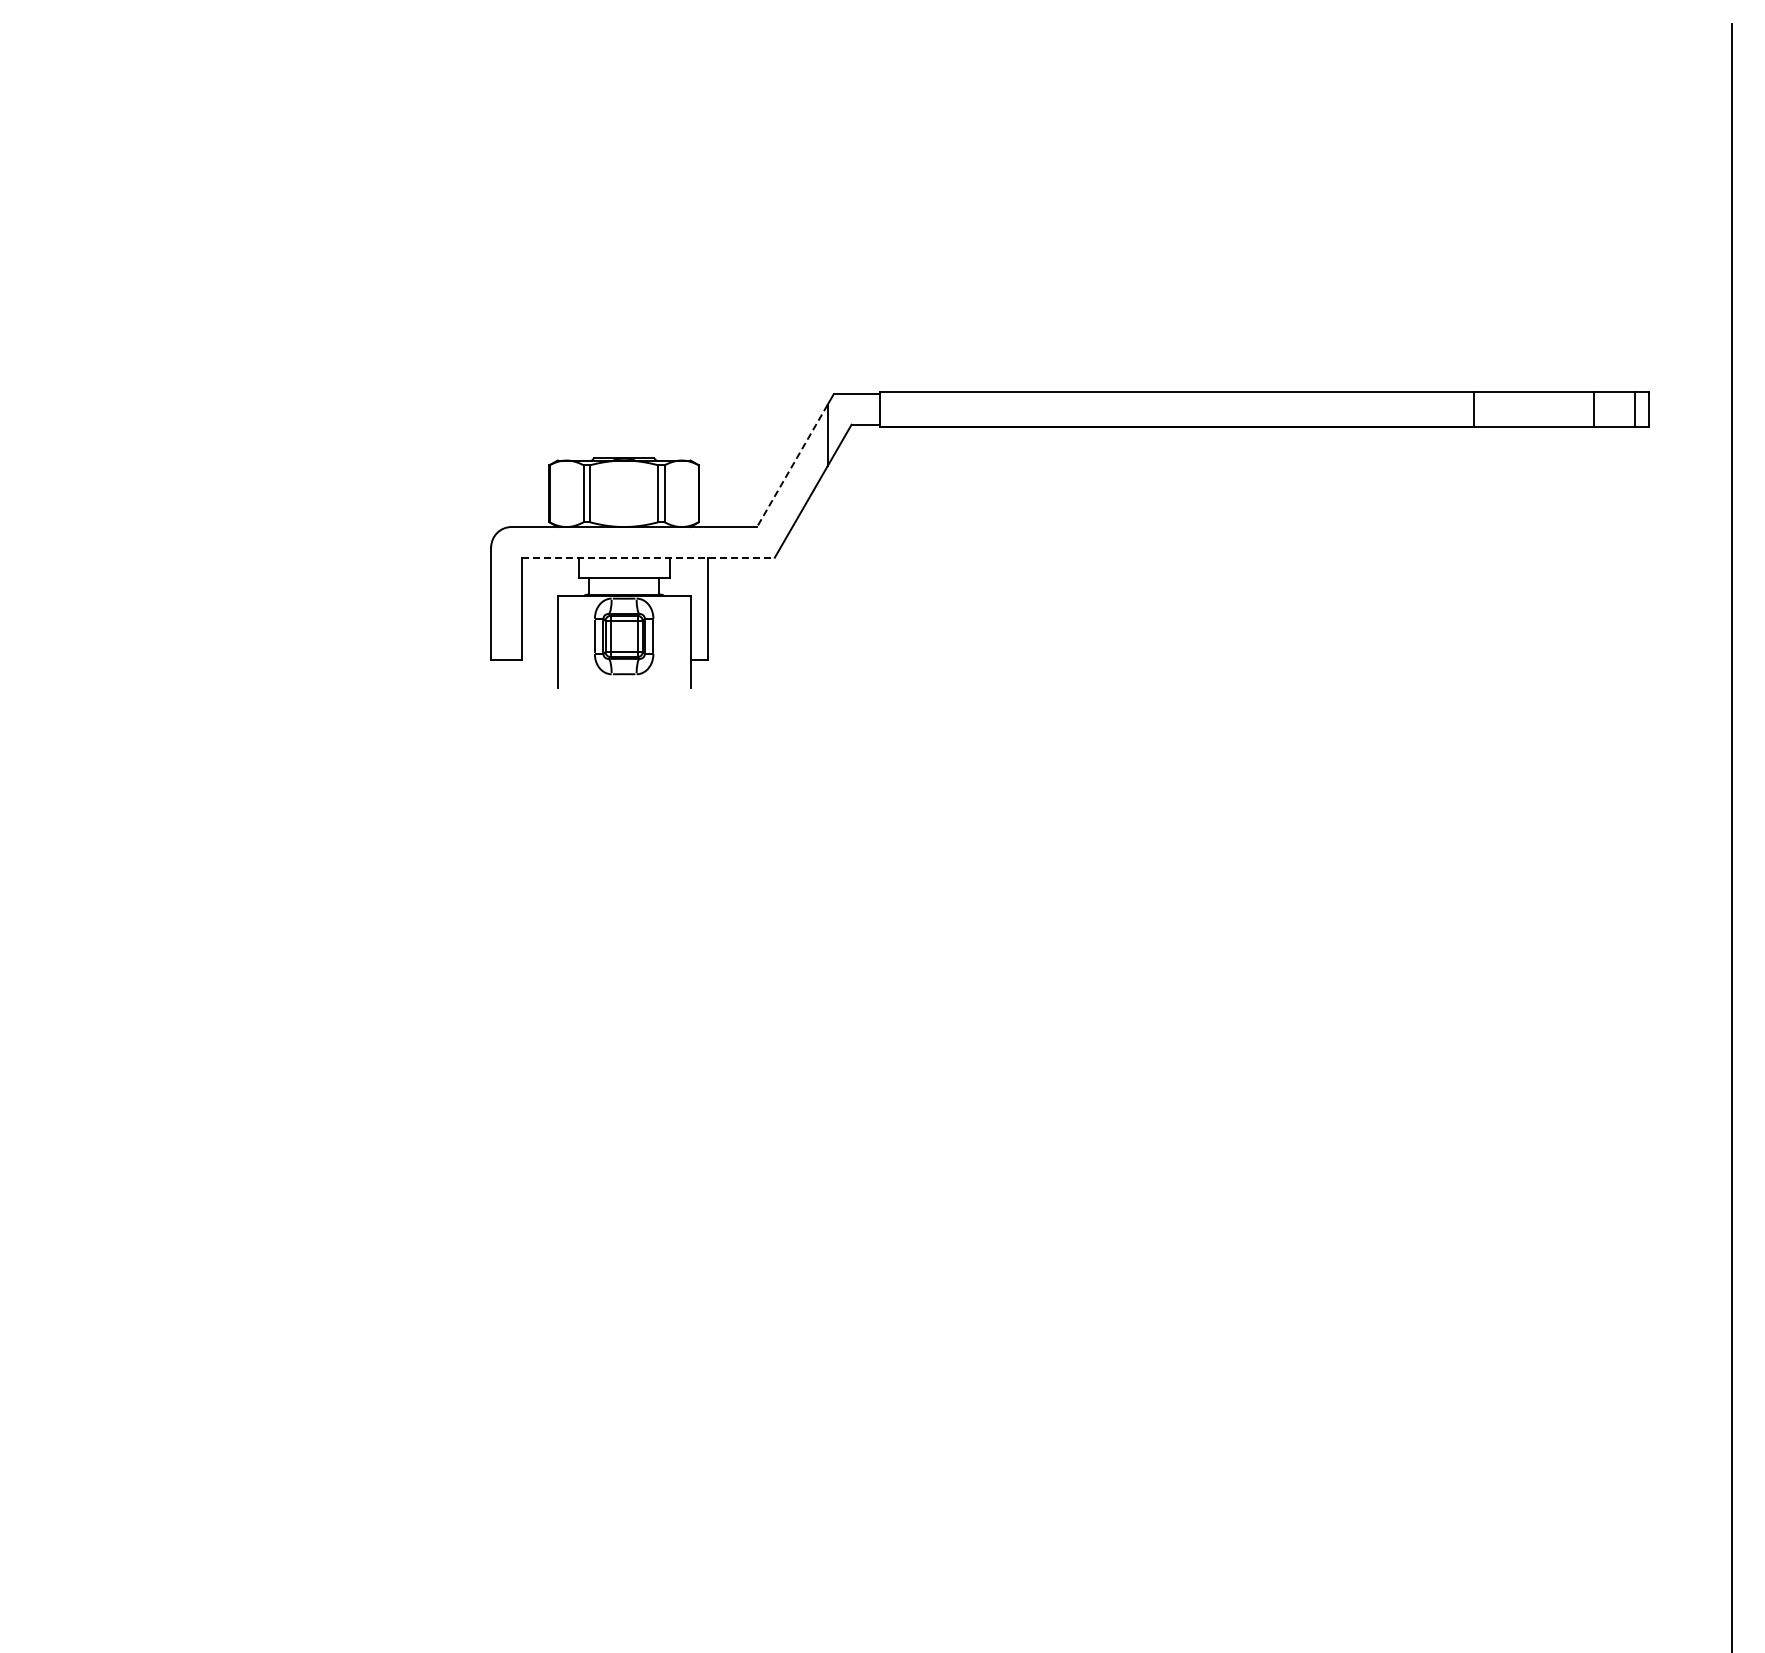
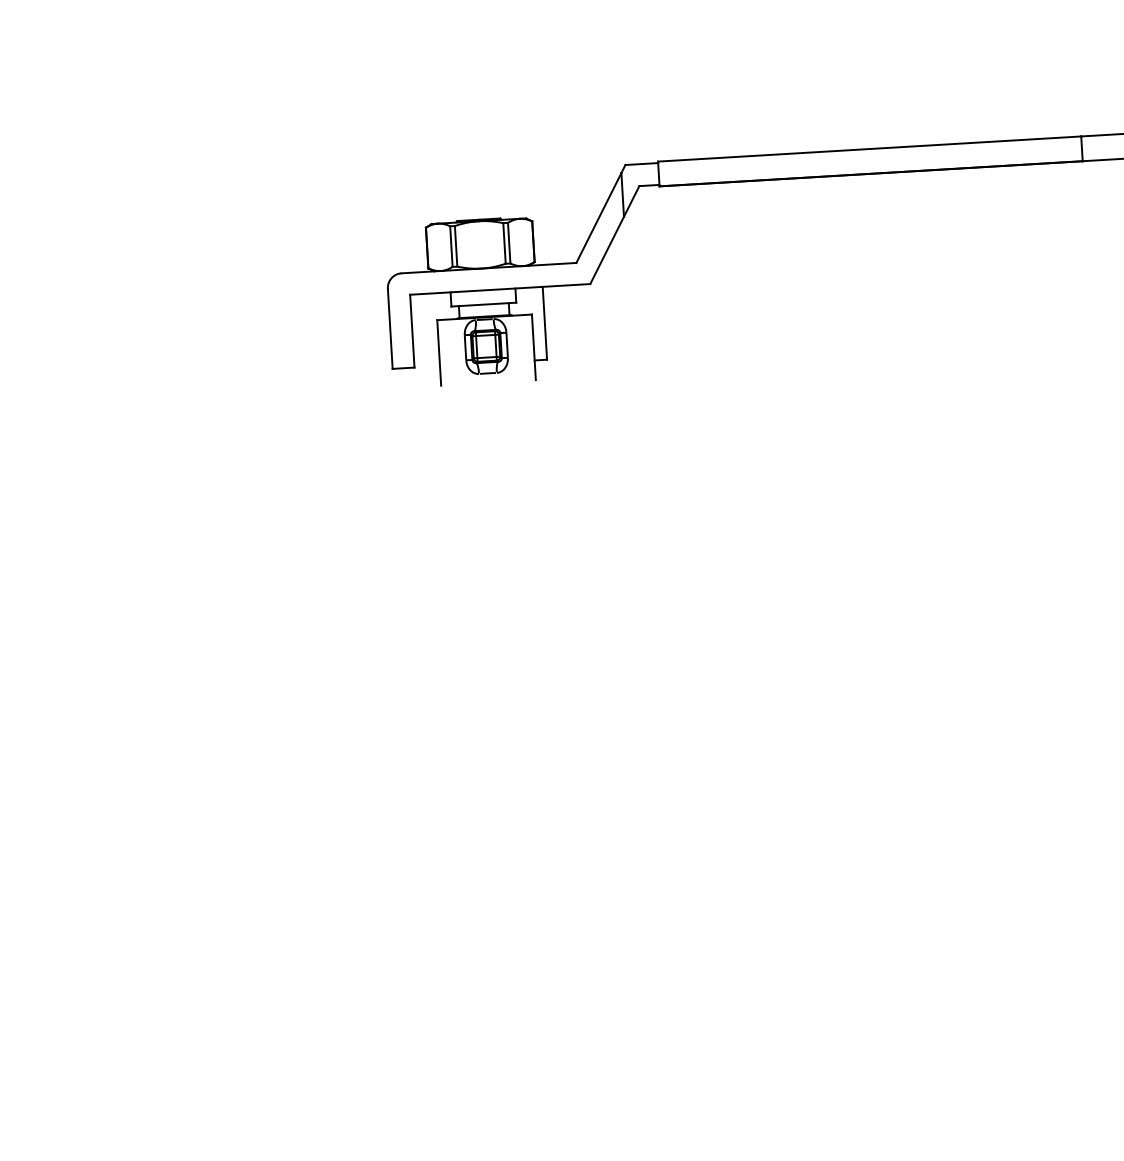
line: (792, 466) -> (599, 218), dashed -> solid
line: (648, 557) -> (500, 289), dashed -> solid

